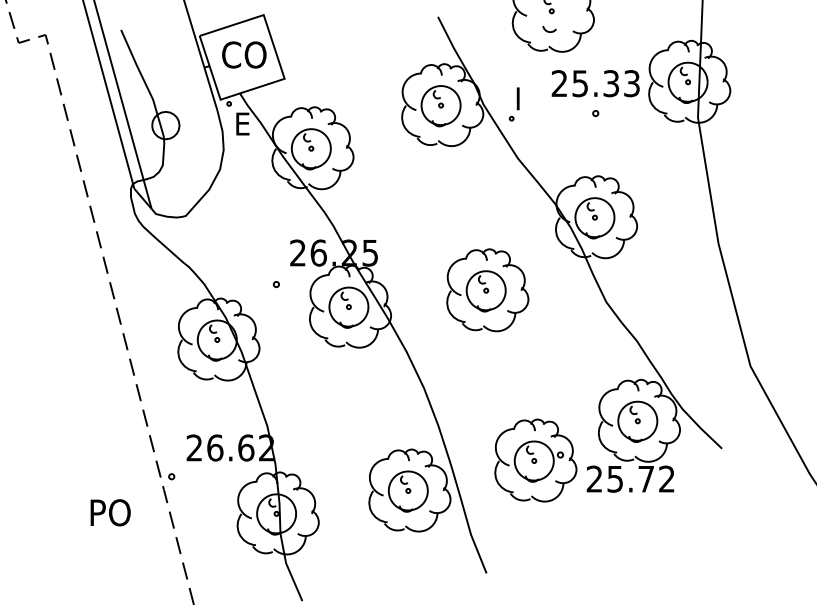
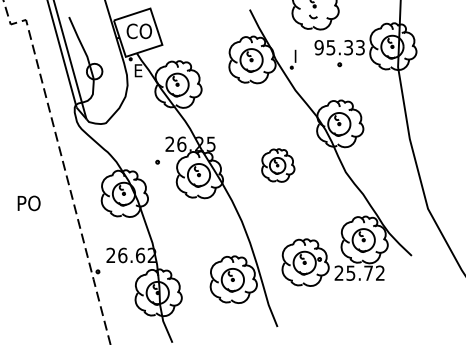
text: (558, 83) -> (318, 47), 25.33 -> 95.33
part: (488, 290) -> (278, 165), size x0.7
text: (109, 512) -> (28, 203), moved

